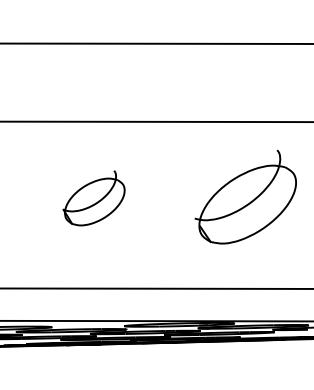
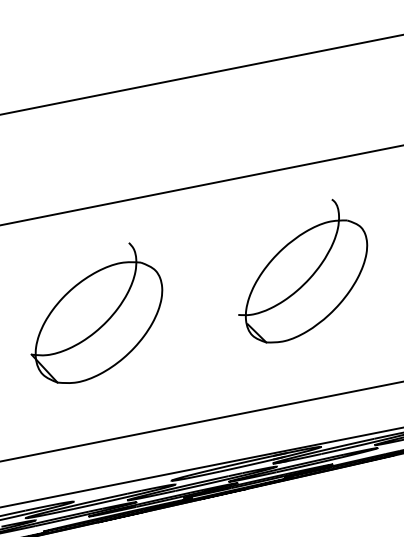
part: (93, 198) -> (94, 315), size x1.67

